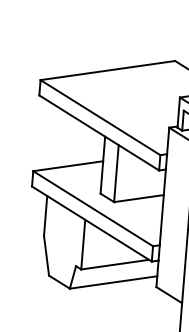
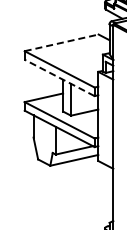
line: (107, 69) -> (61, 42), solid -> dashed
line: (99, 132) -> (59, 77), solid -> dashed

